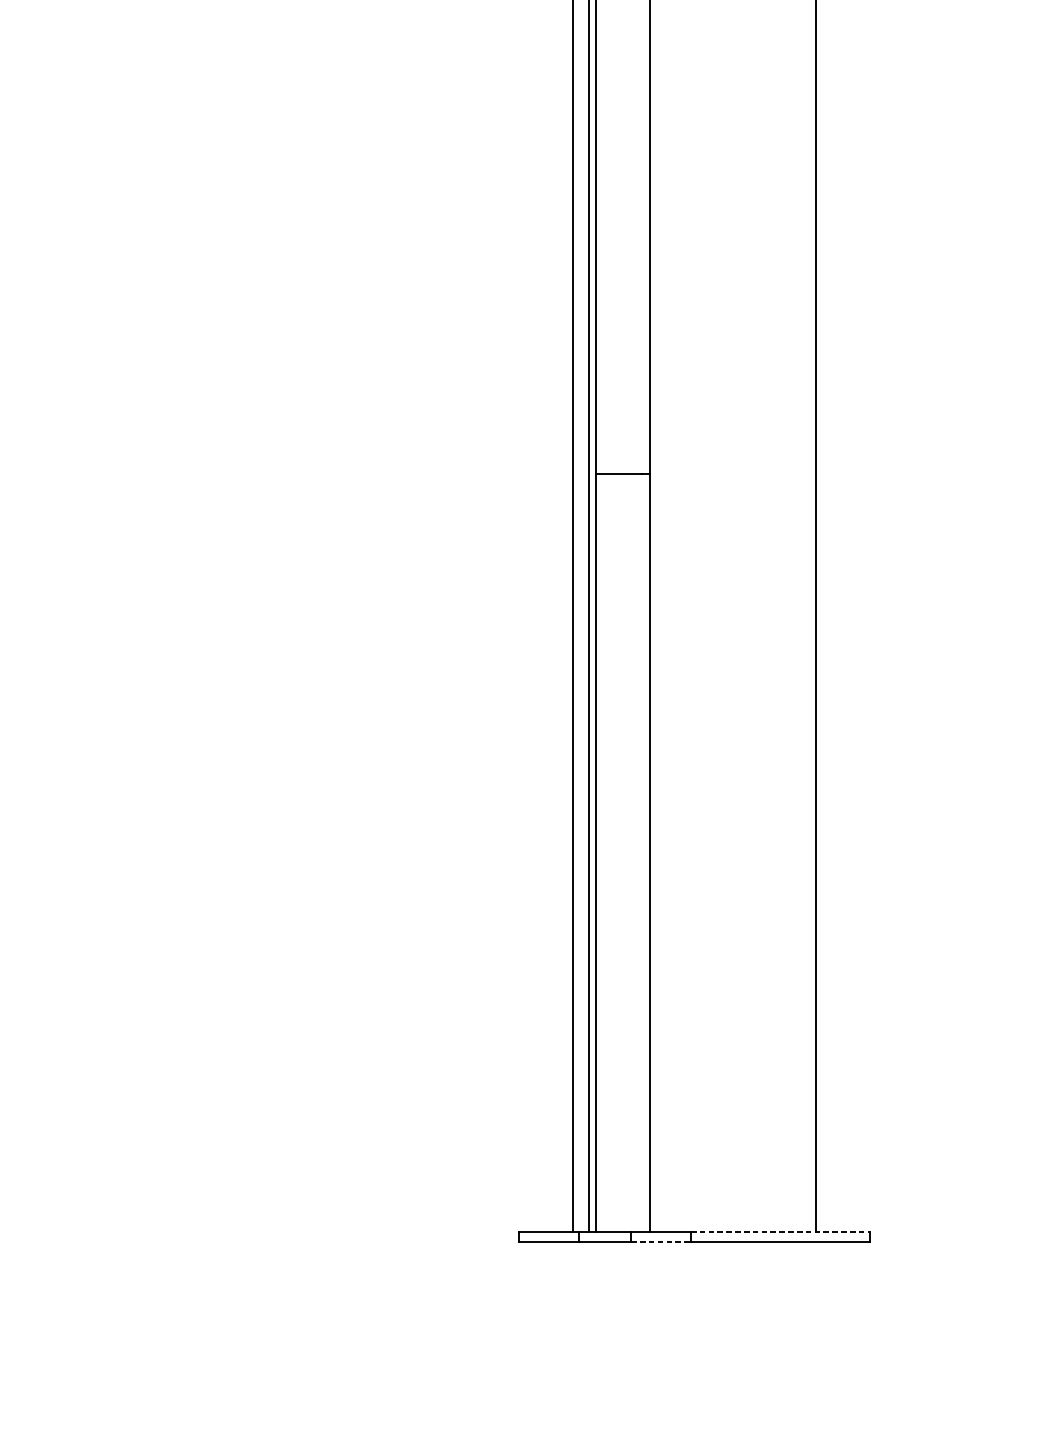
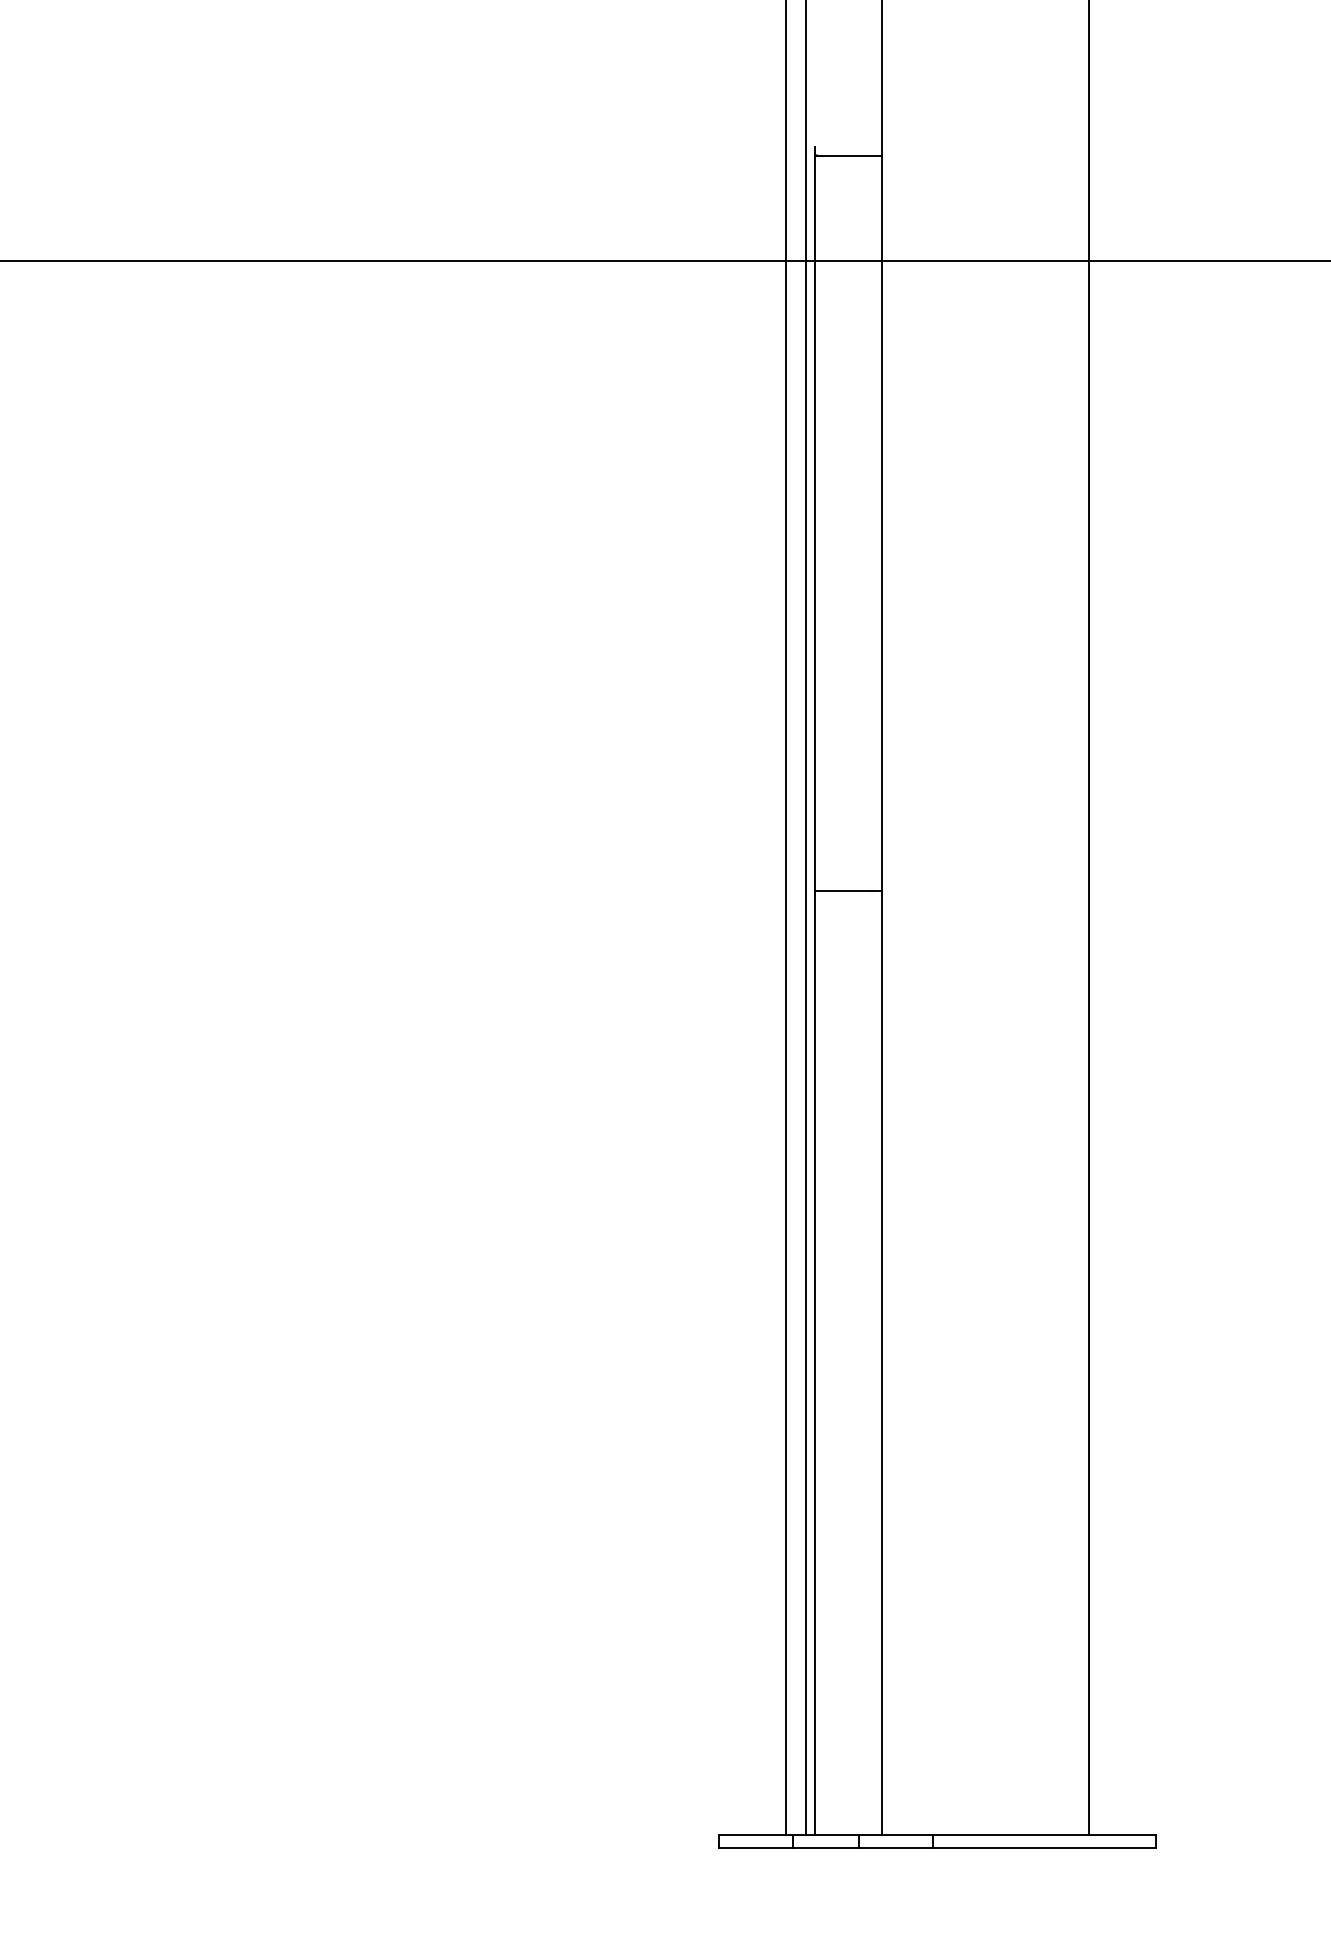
line: (780, 1232) -> (1044, 1835), dashed -> solid
line: (661, 1242) -> (896, 1847), dashed -> solid

